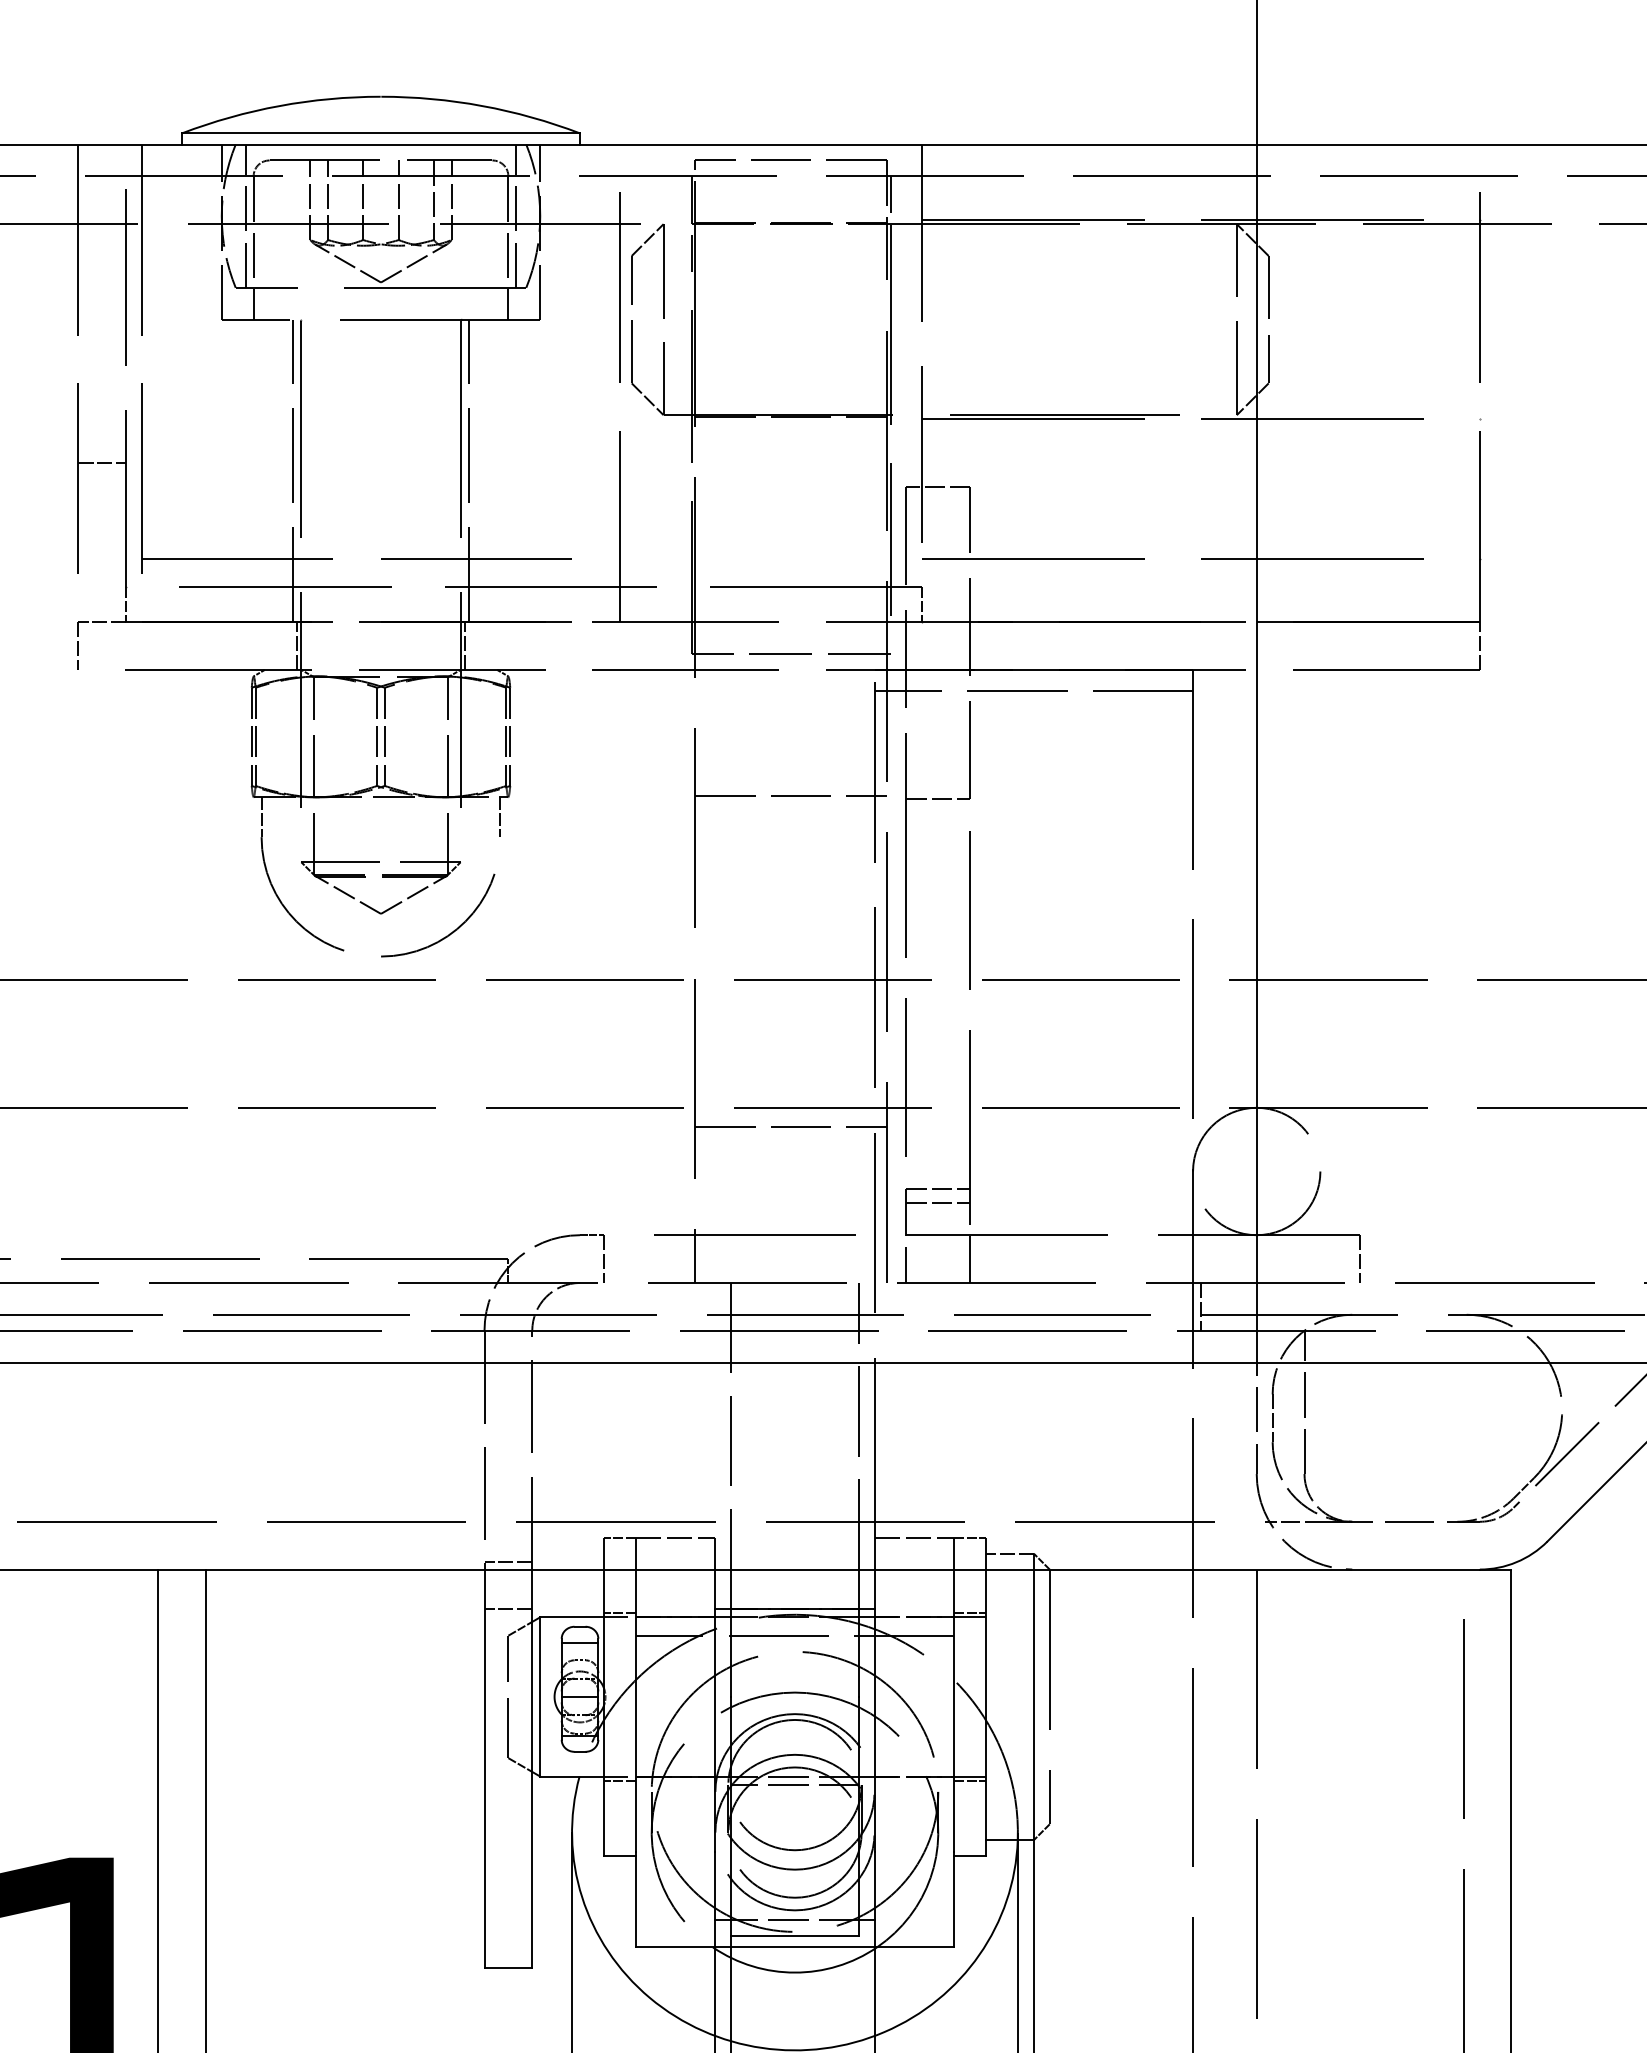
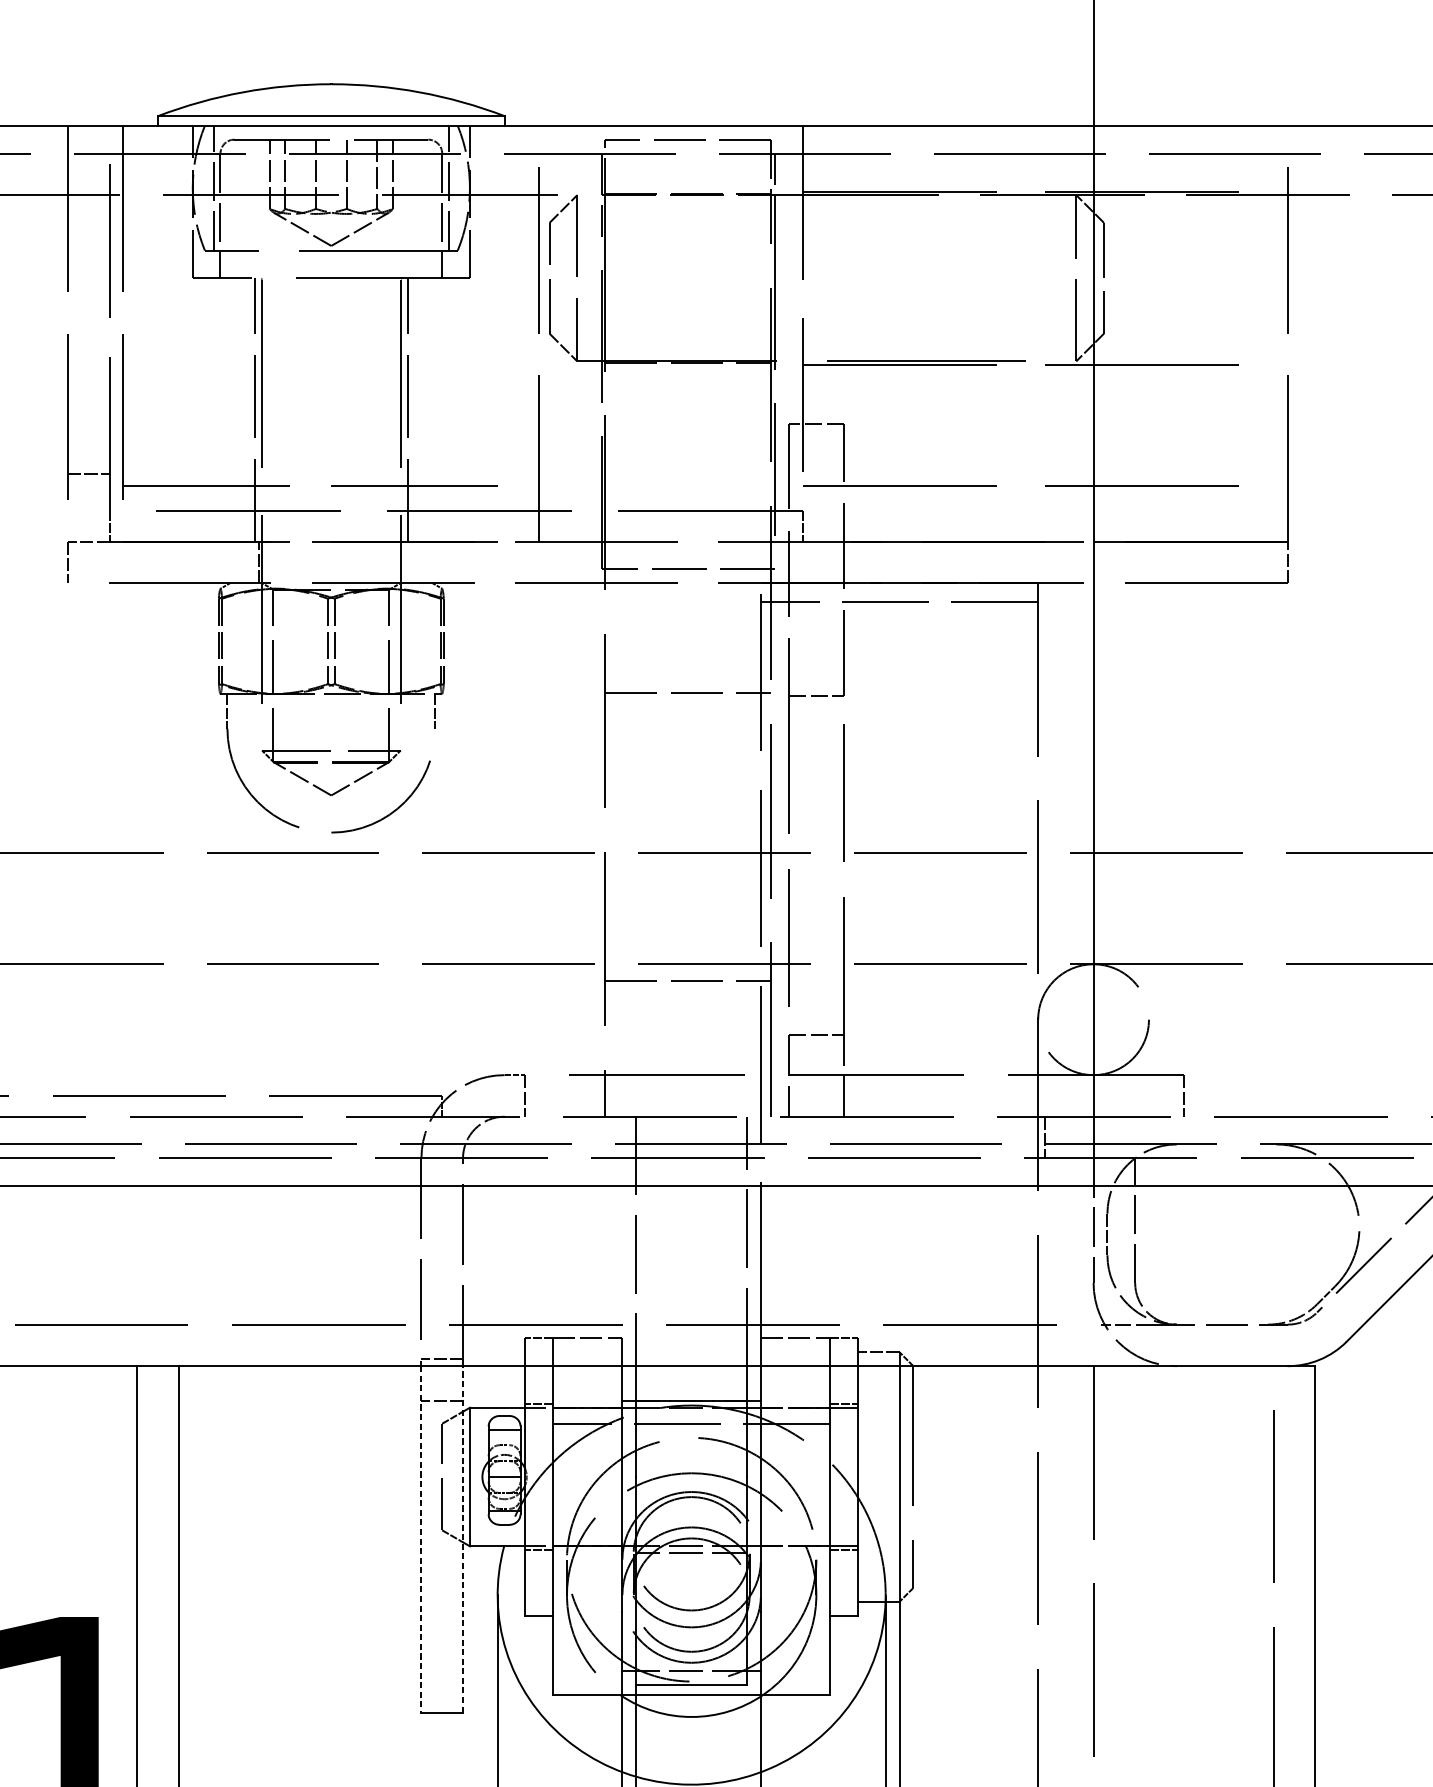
line: (102, 462) -> (88, 473), moved
line: (464, 645) -> (404, 561), removed
line: (938, 1202) -> (816, 1046), removed
line: (532, 1768) -> (463, 1539), solid -> dashed
line: (484, 1769) -> (421, 1540), solid -> dashed

